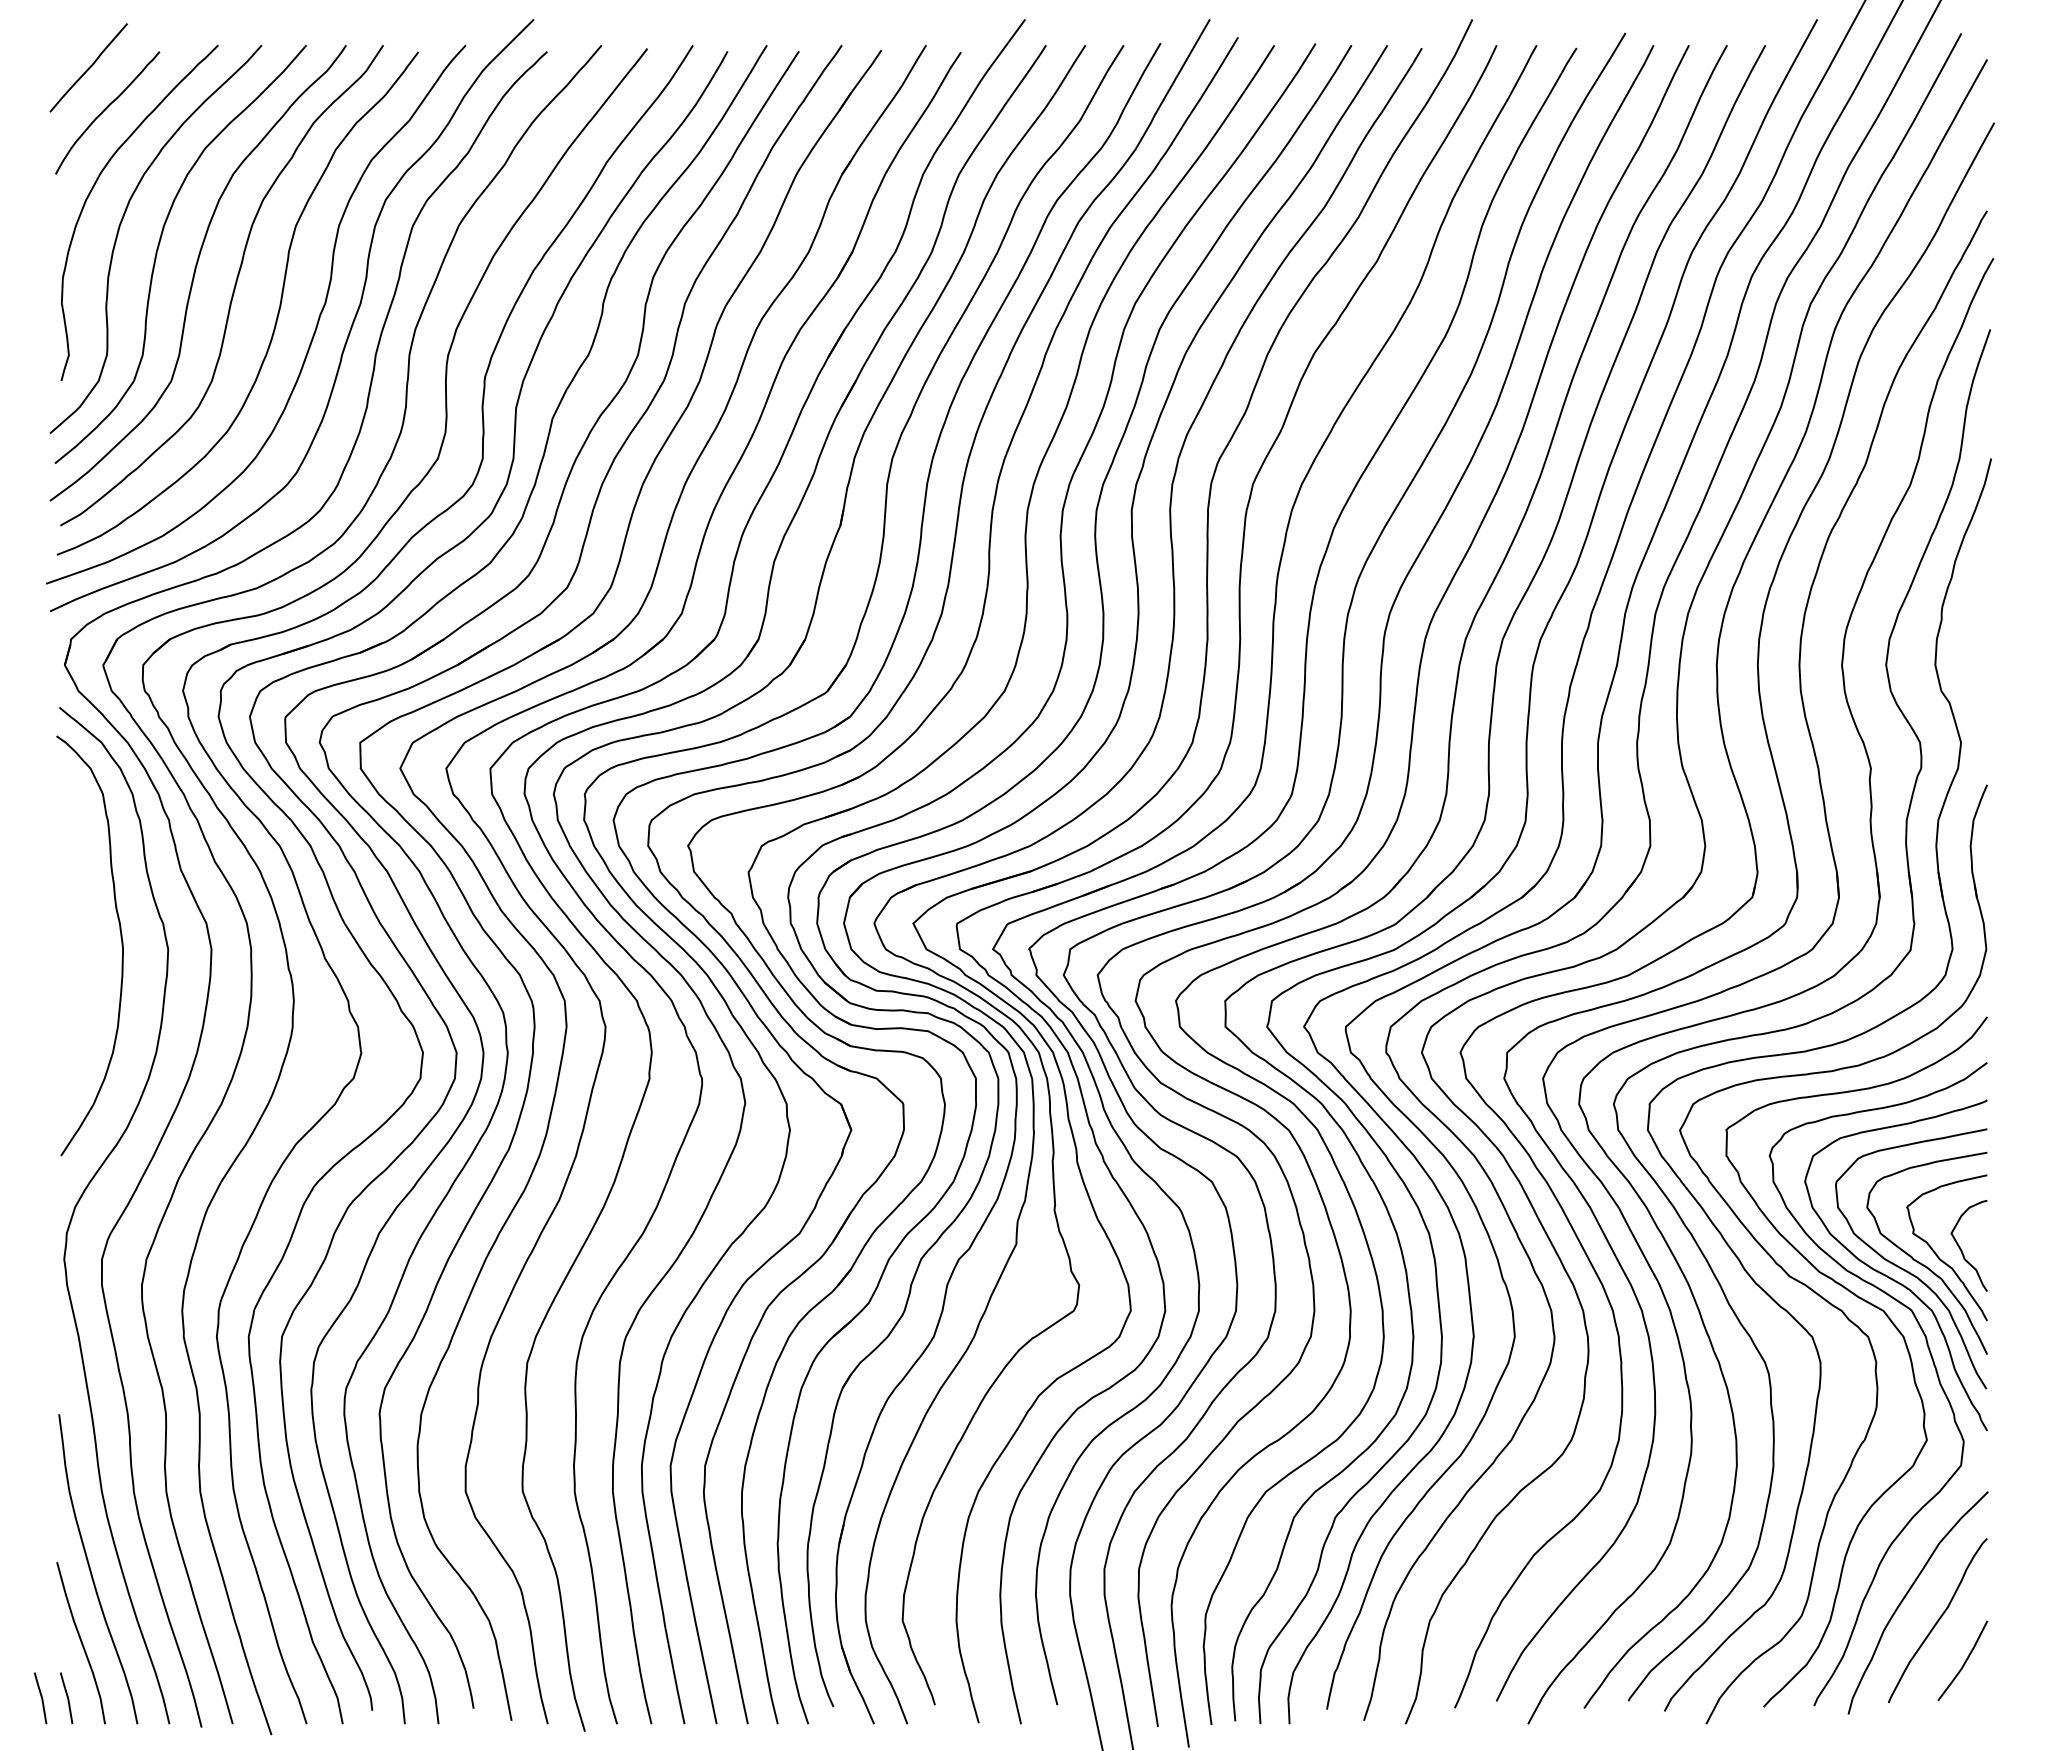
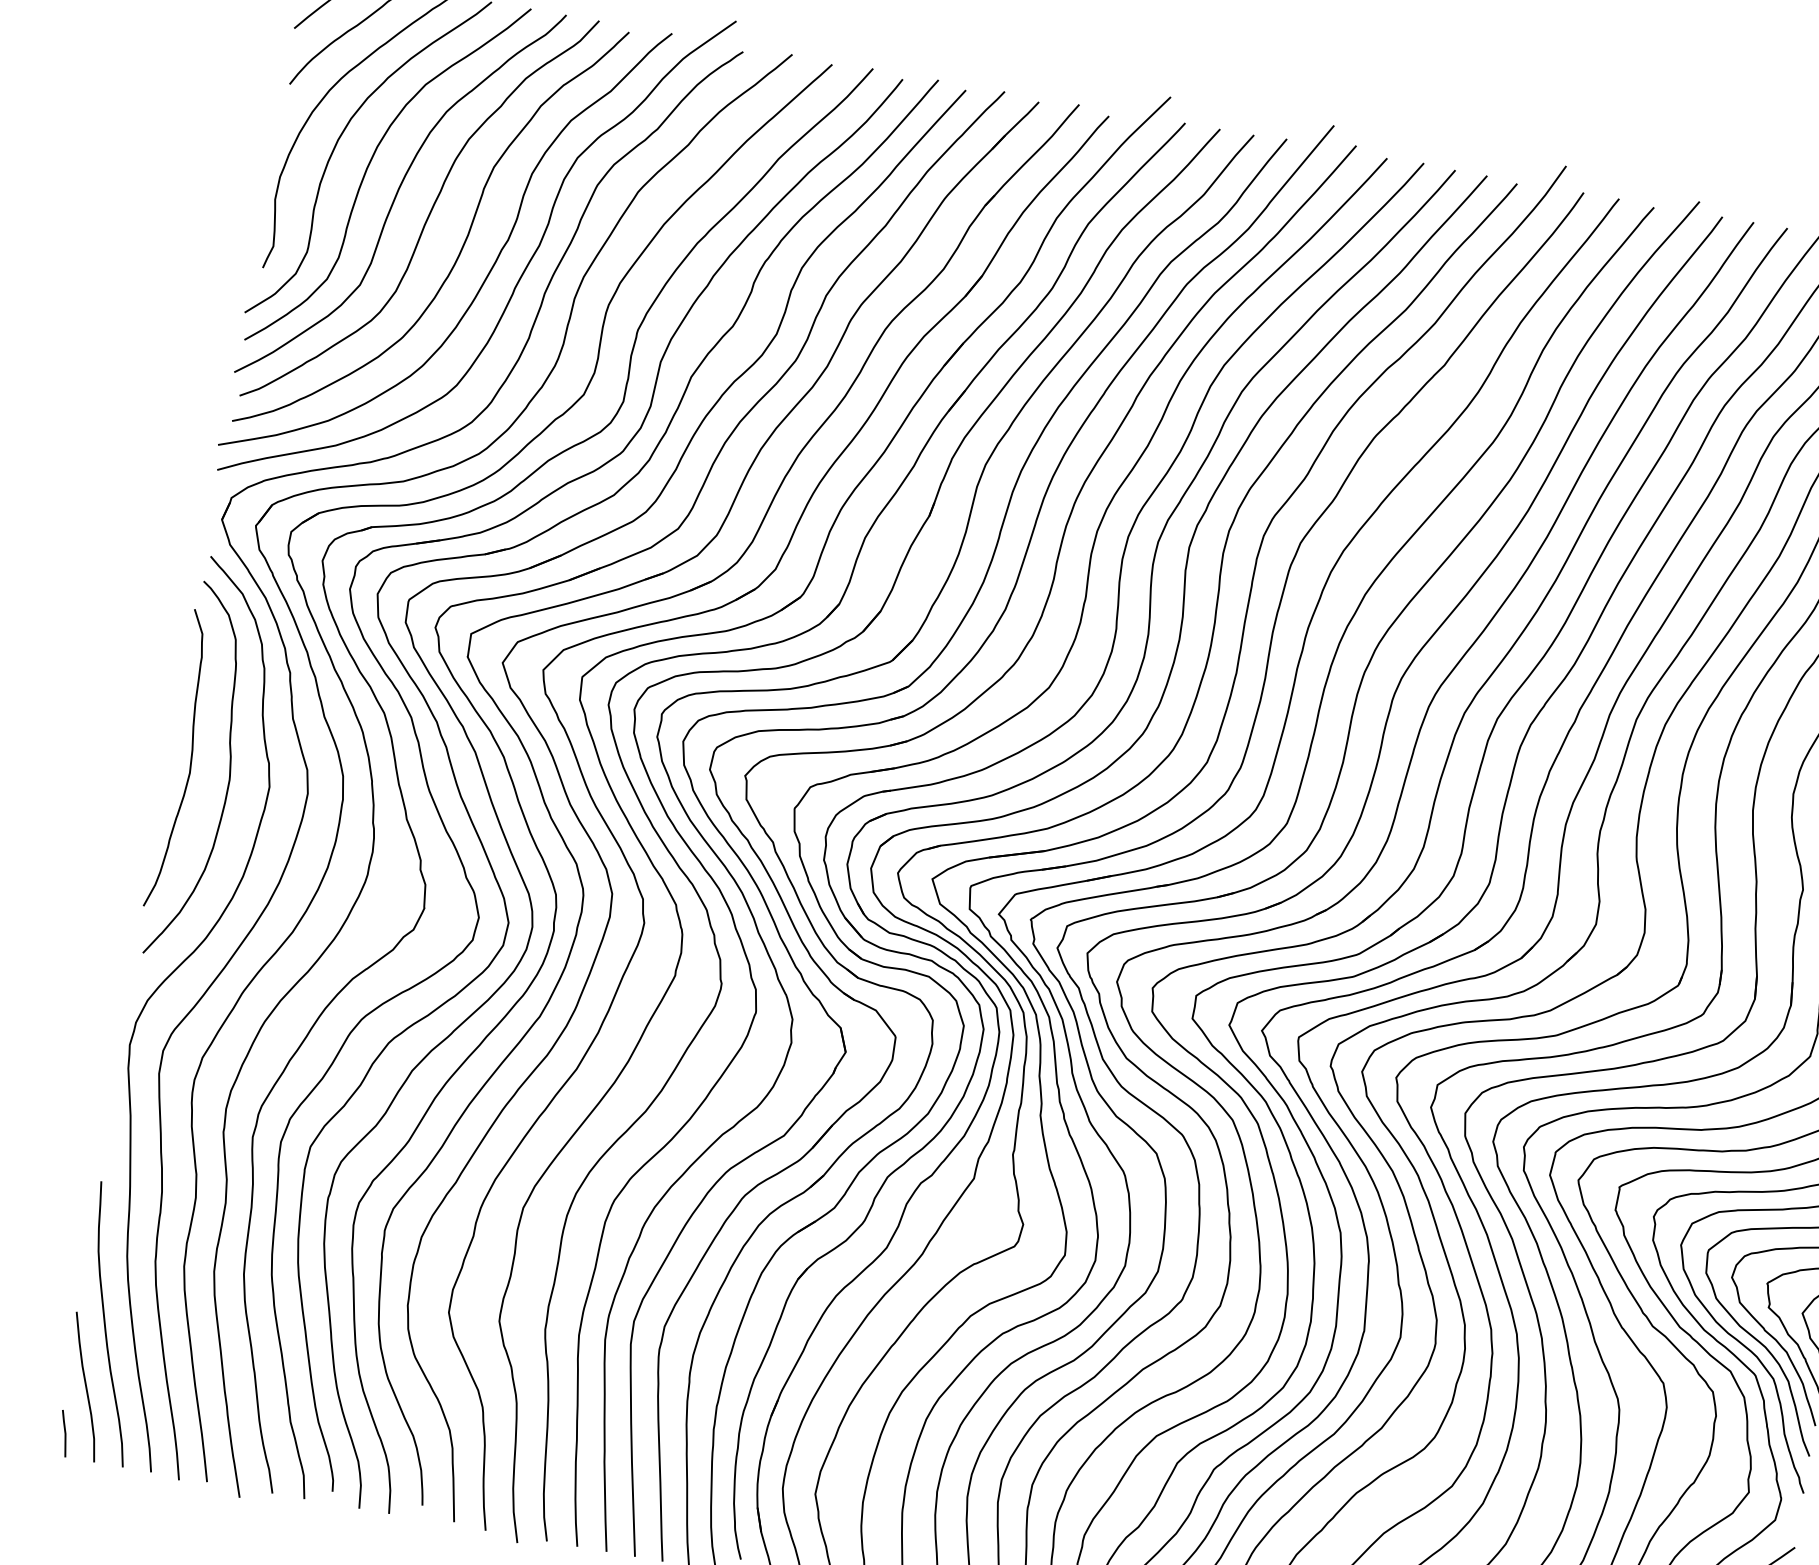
curve: (76, 936) -> (190, 761), added
line: (41, 1698) -> (41, 1429), removed

